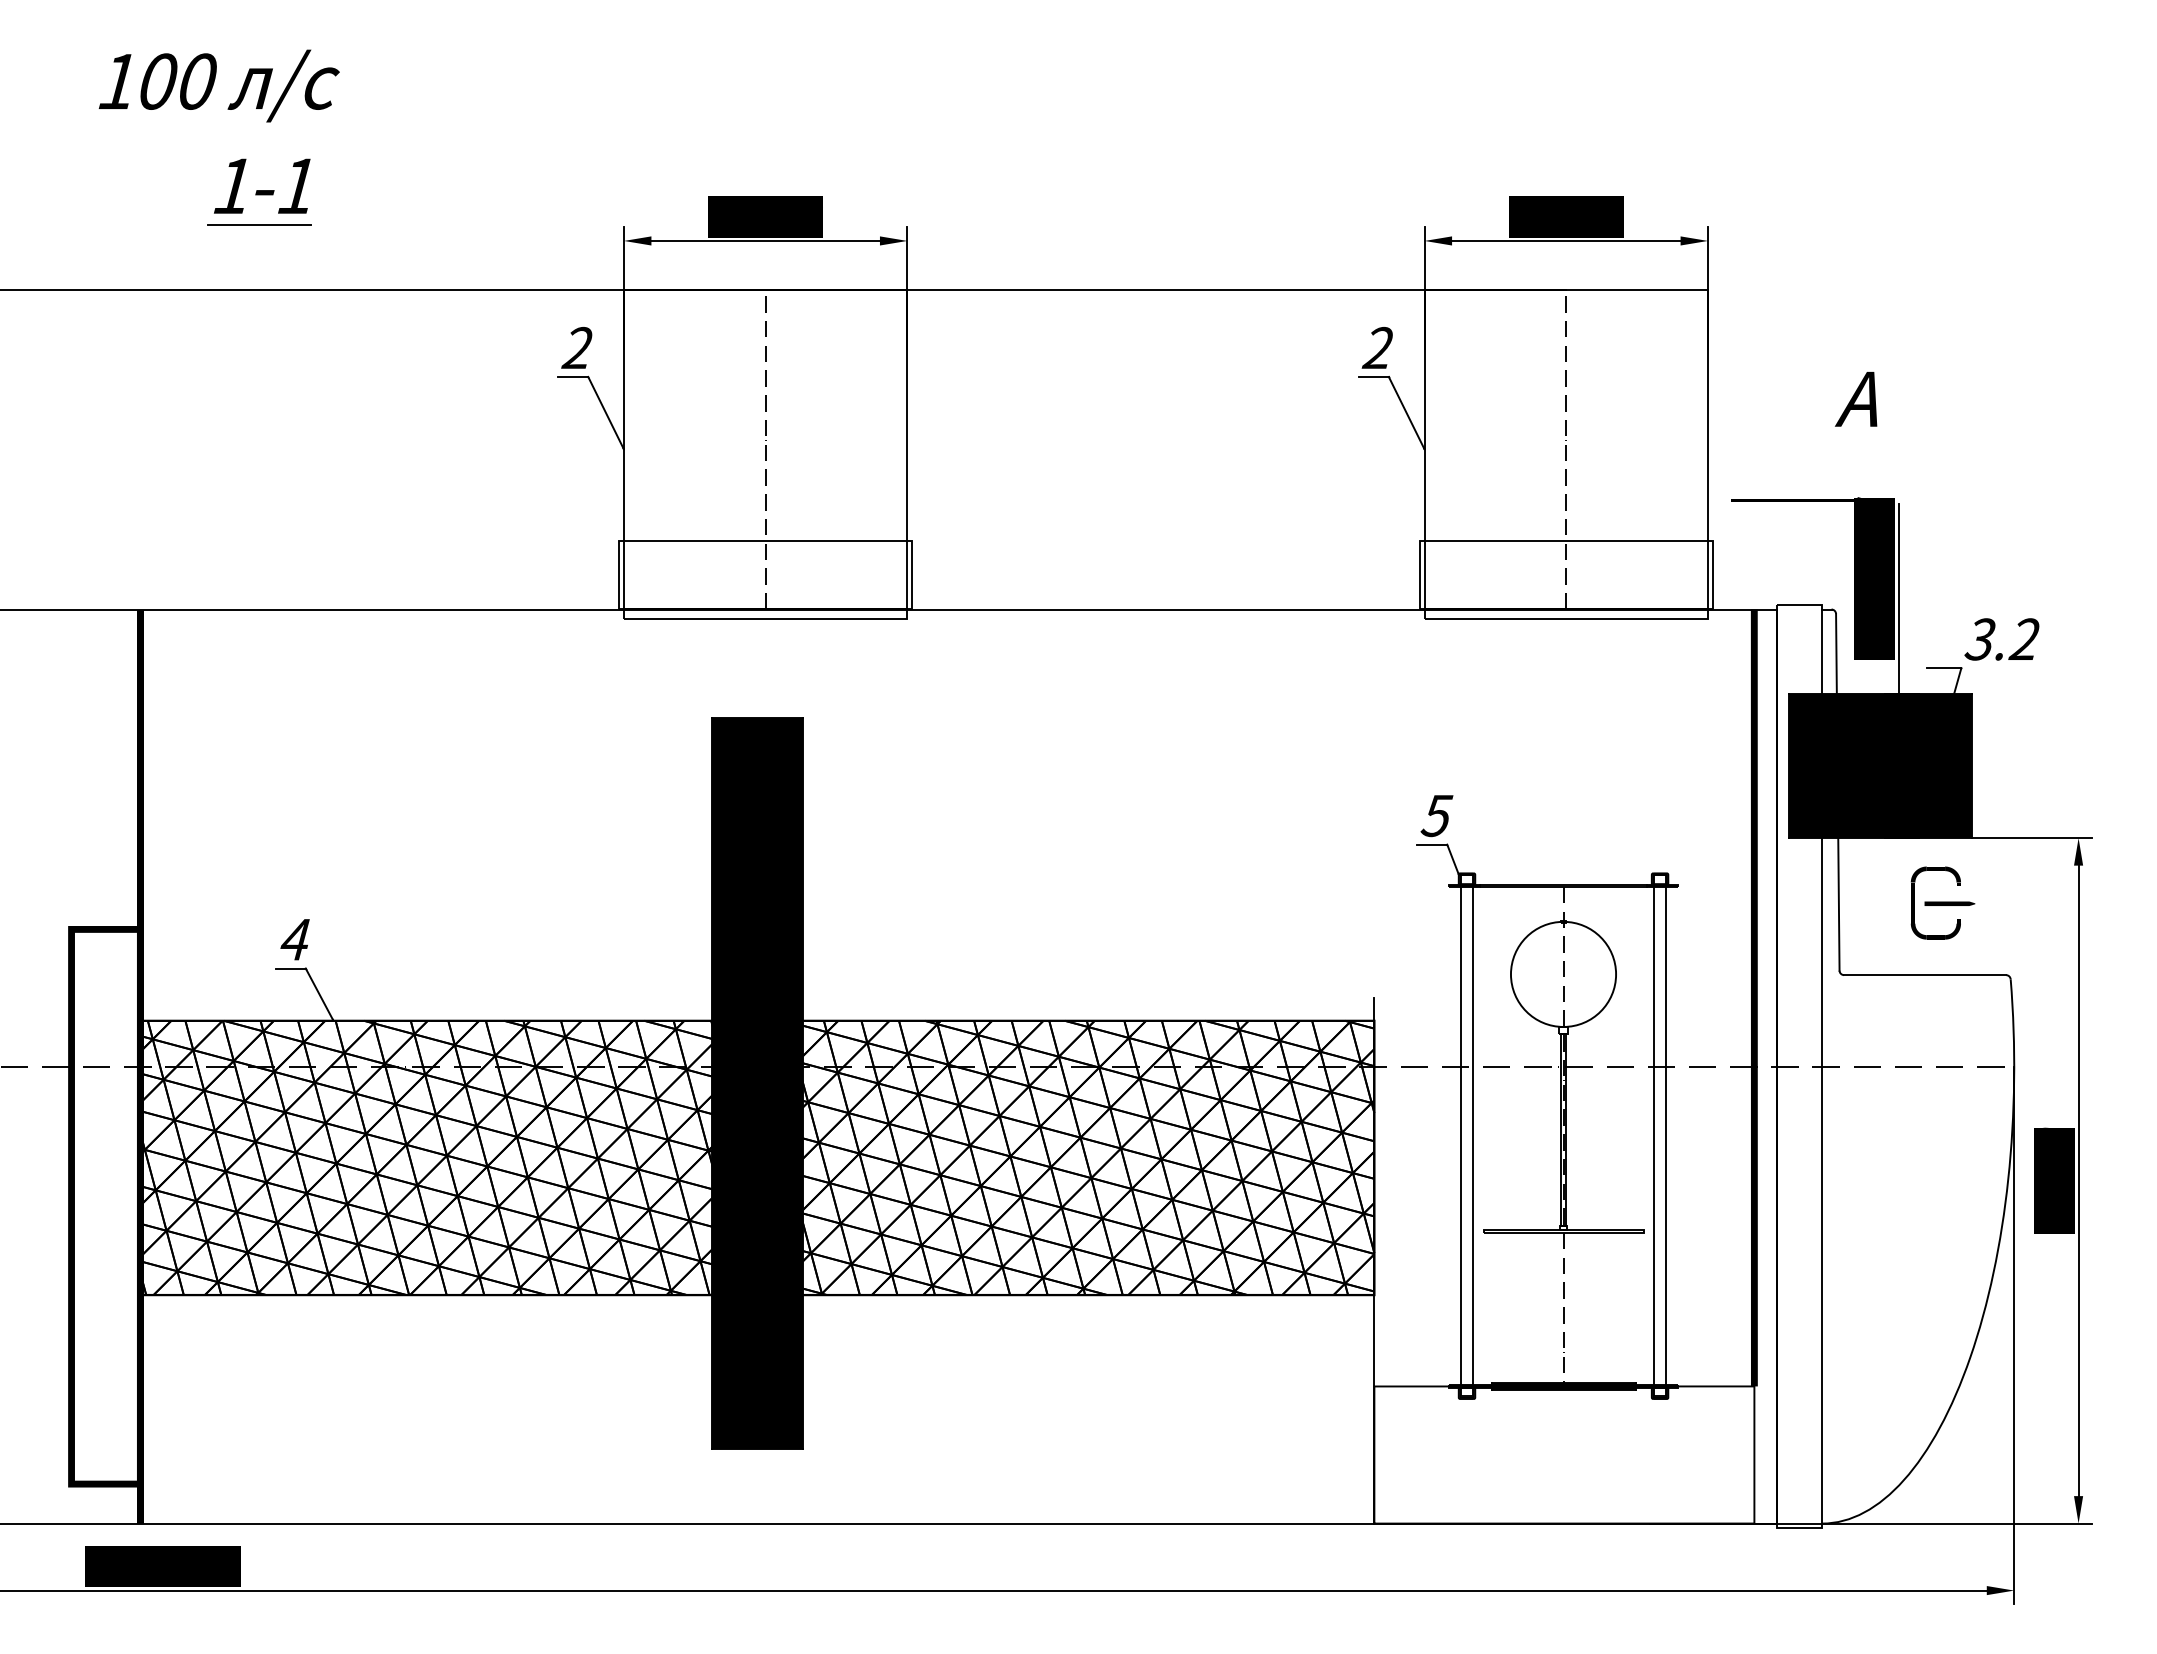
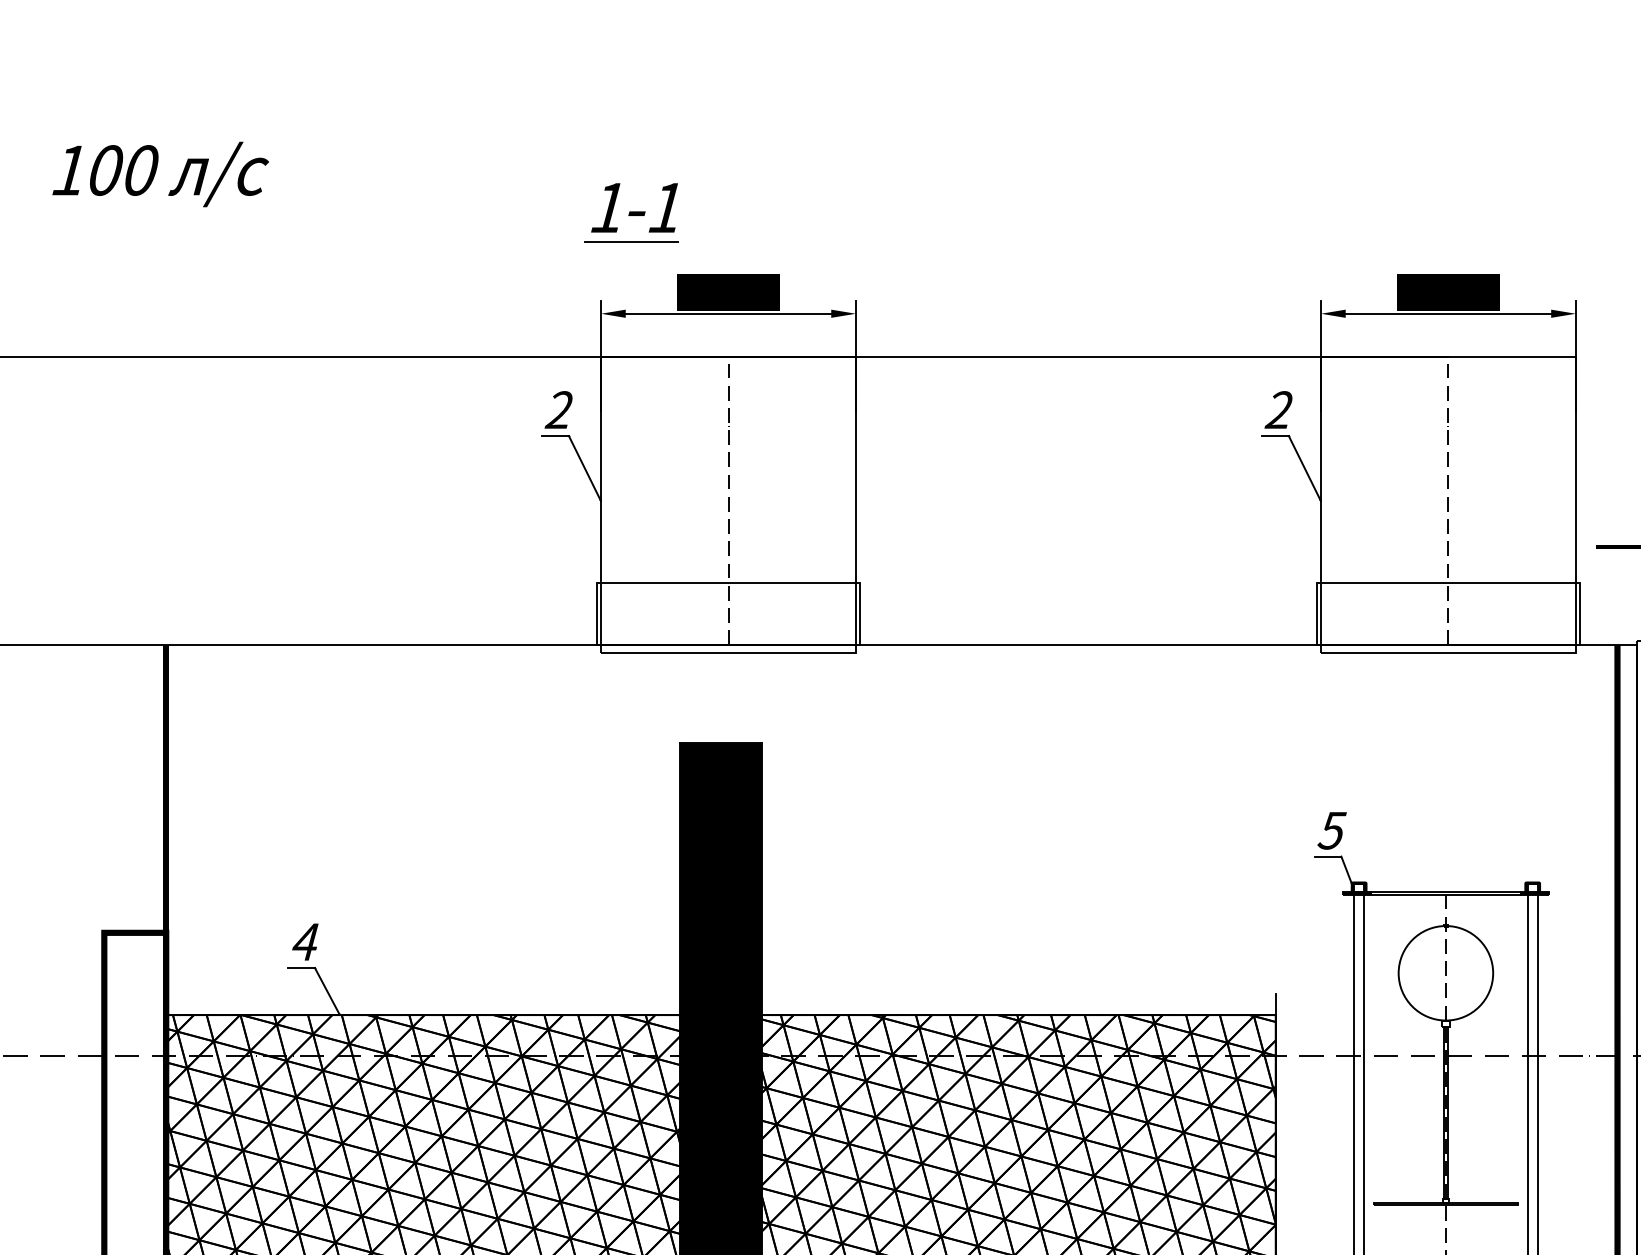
text: (218, 85) -> (160, 173), moved
part: (259, 191) -> (632, 212), moved

